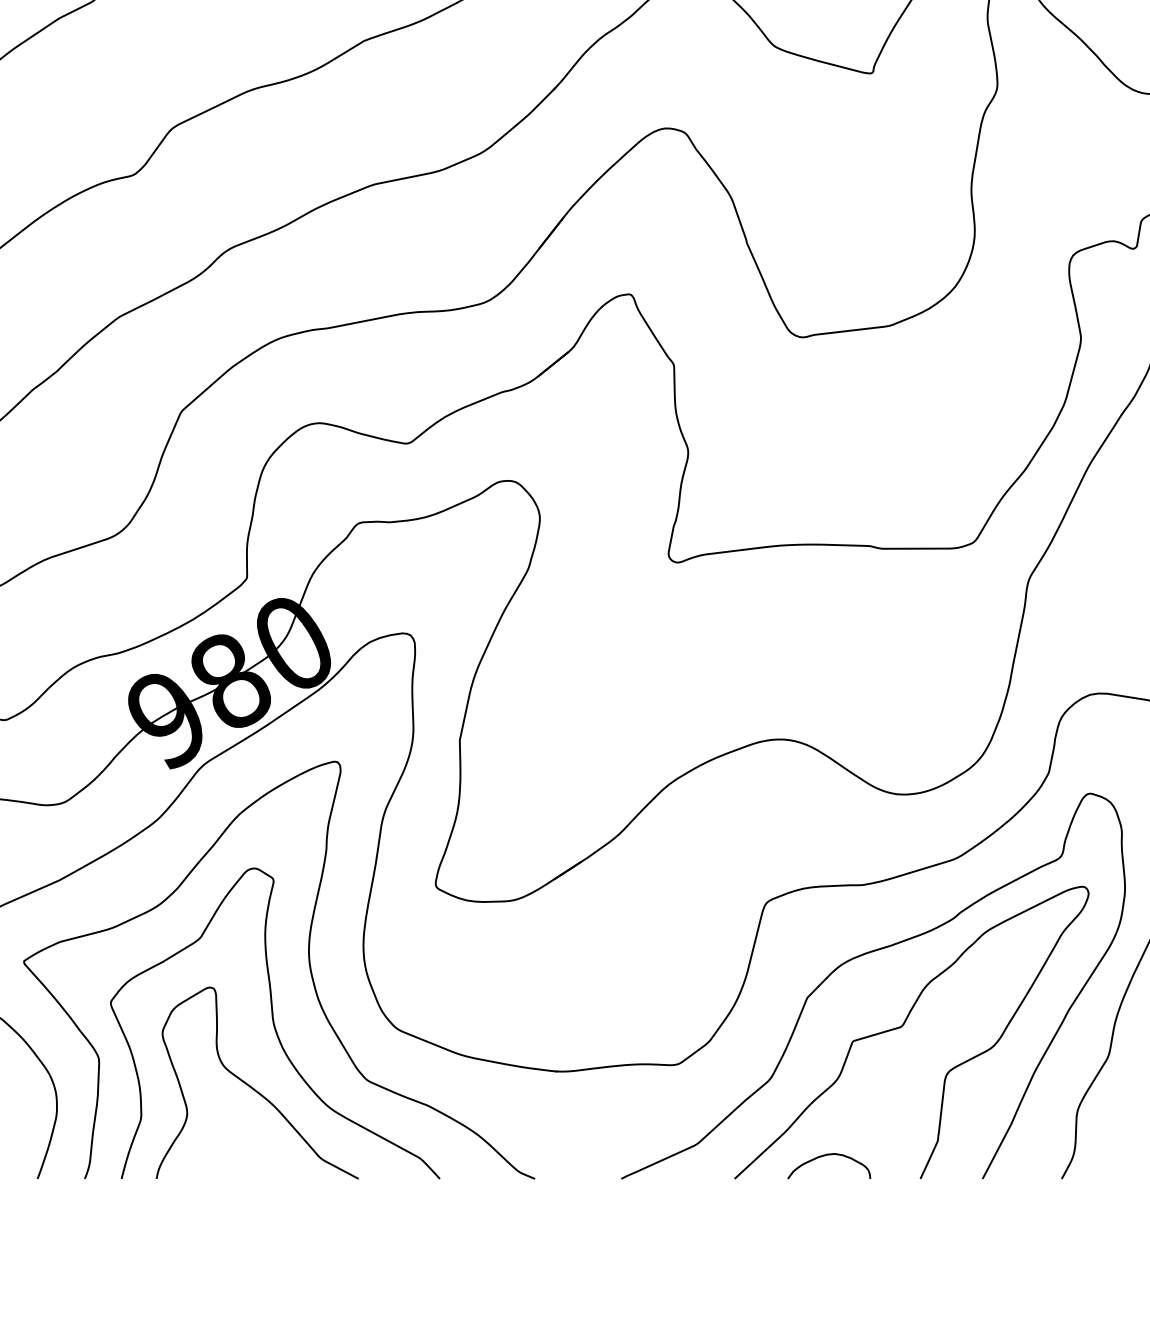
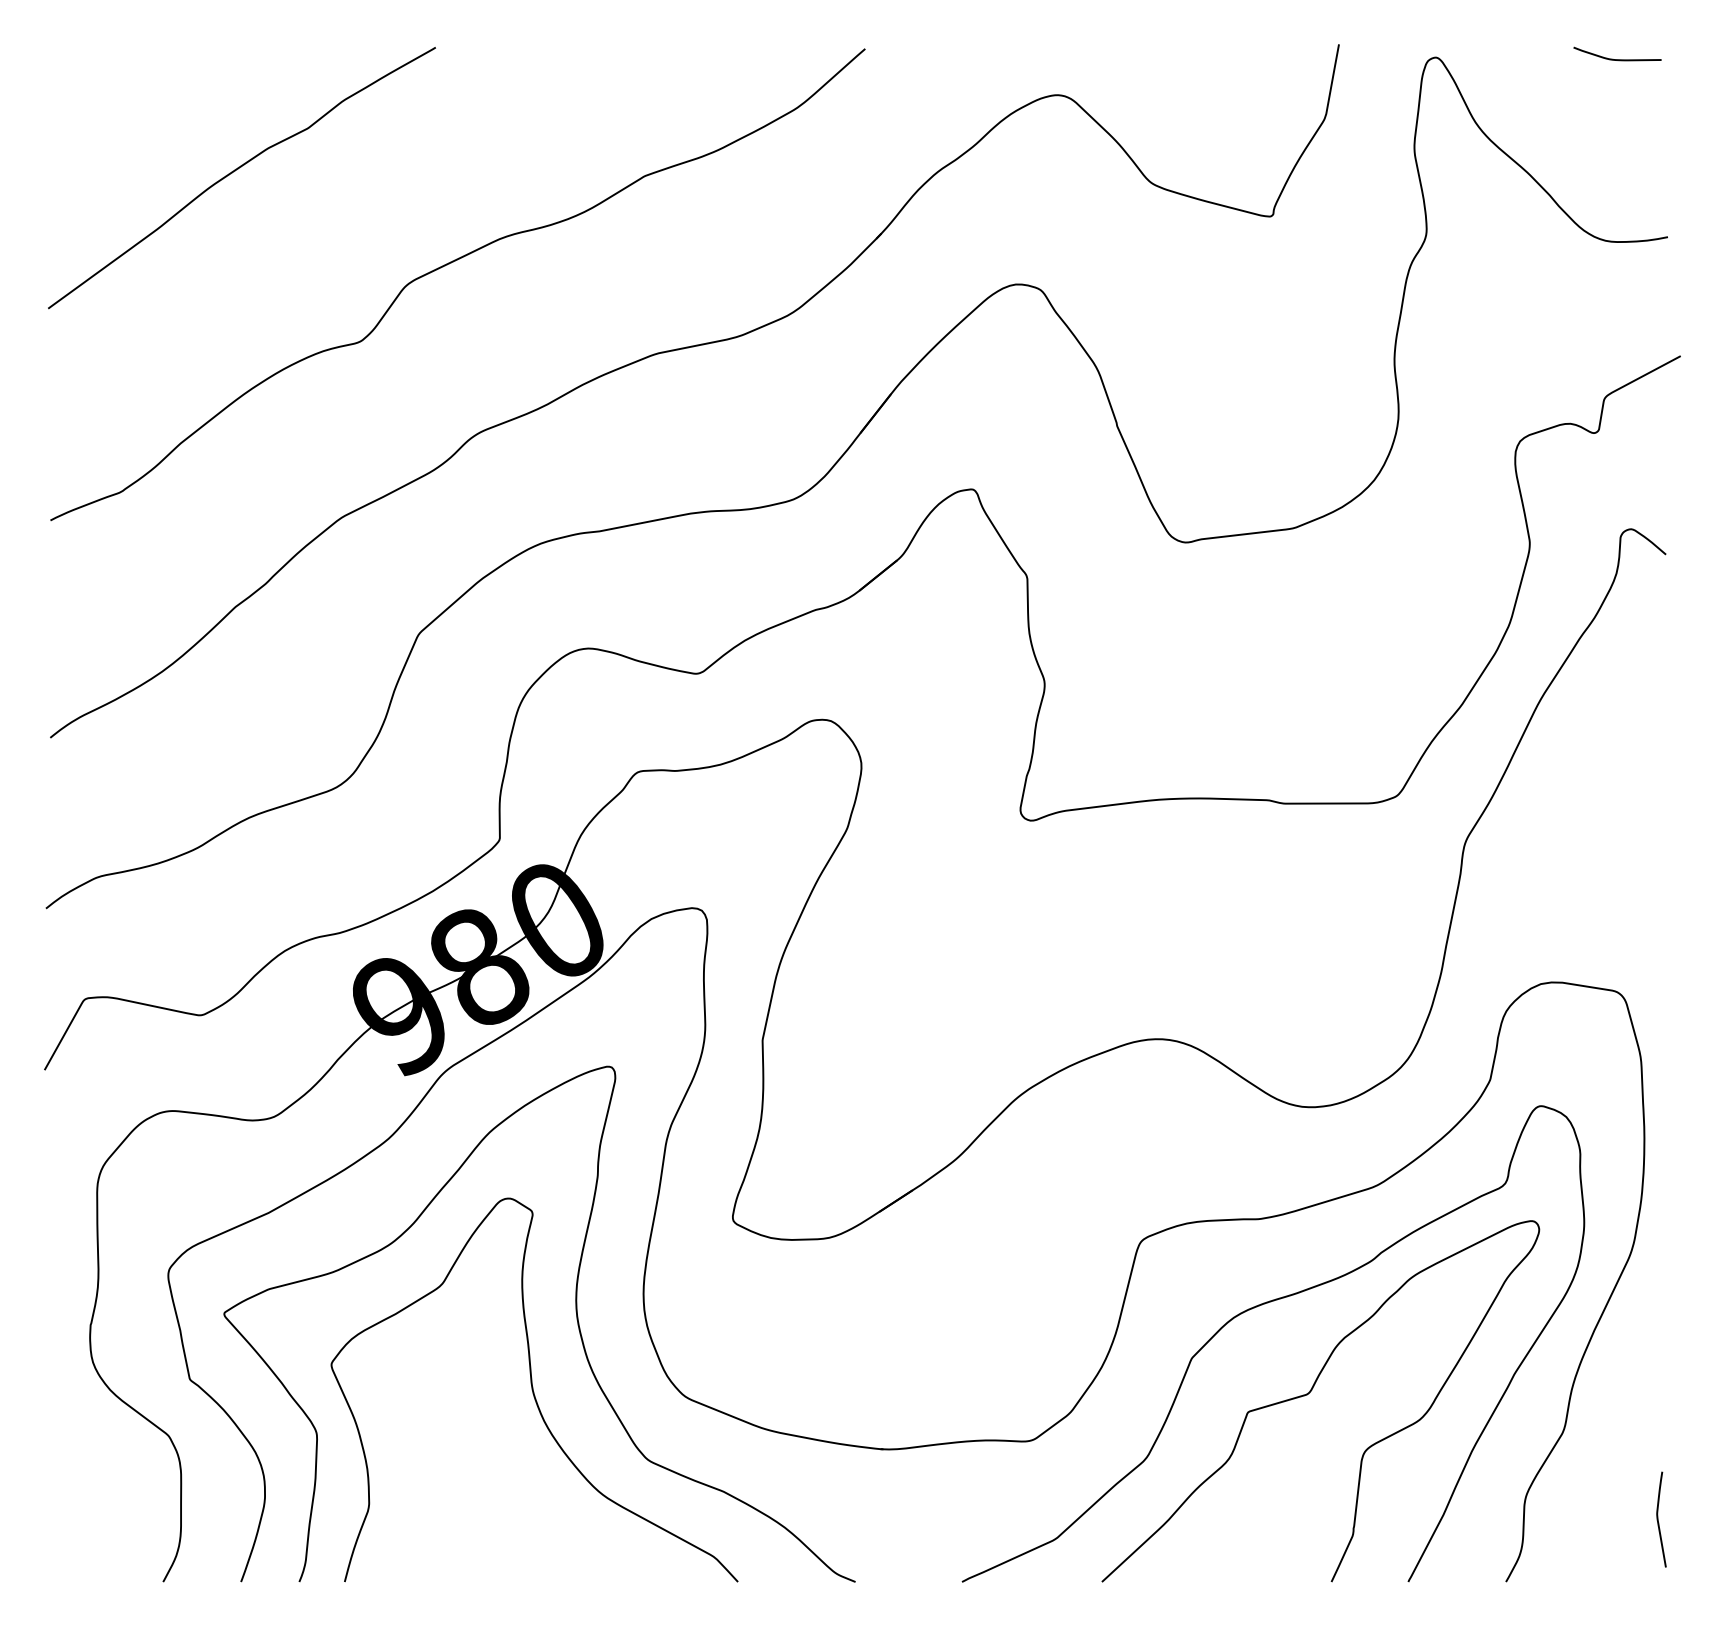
curve: (252, 1087) -> (506, 1468), removed
curve: (826, 1155) -> (1215, 1553), removed

